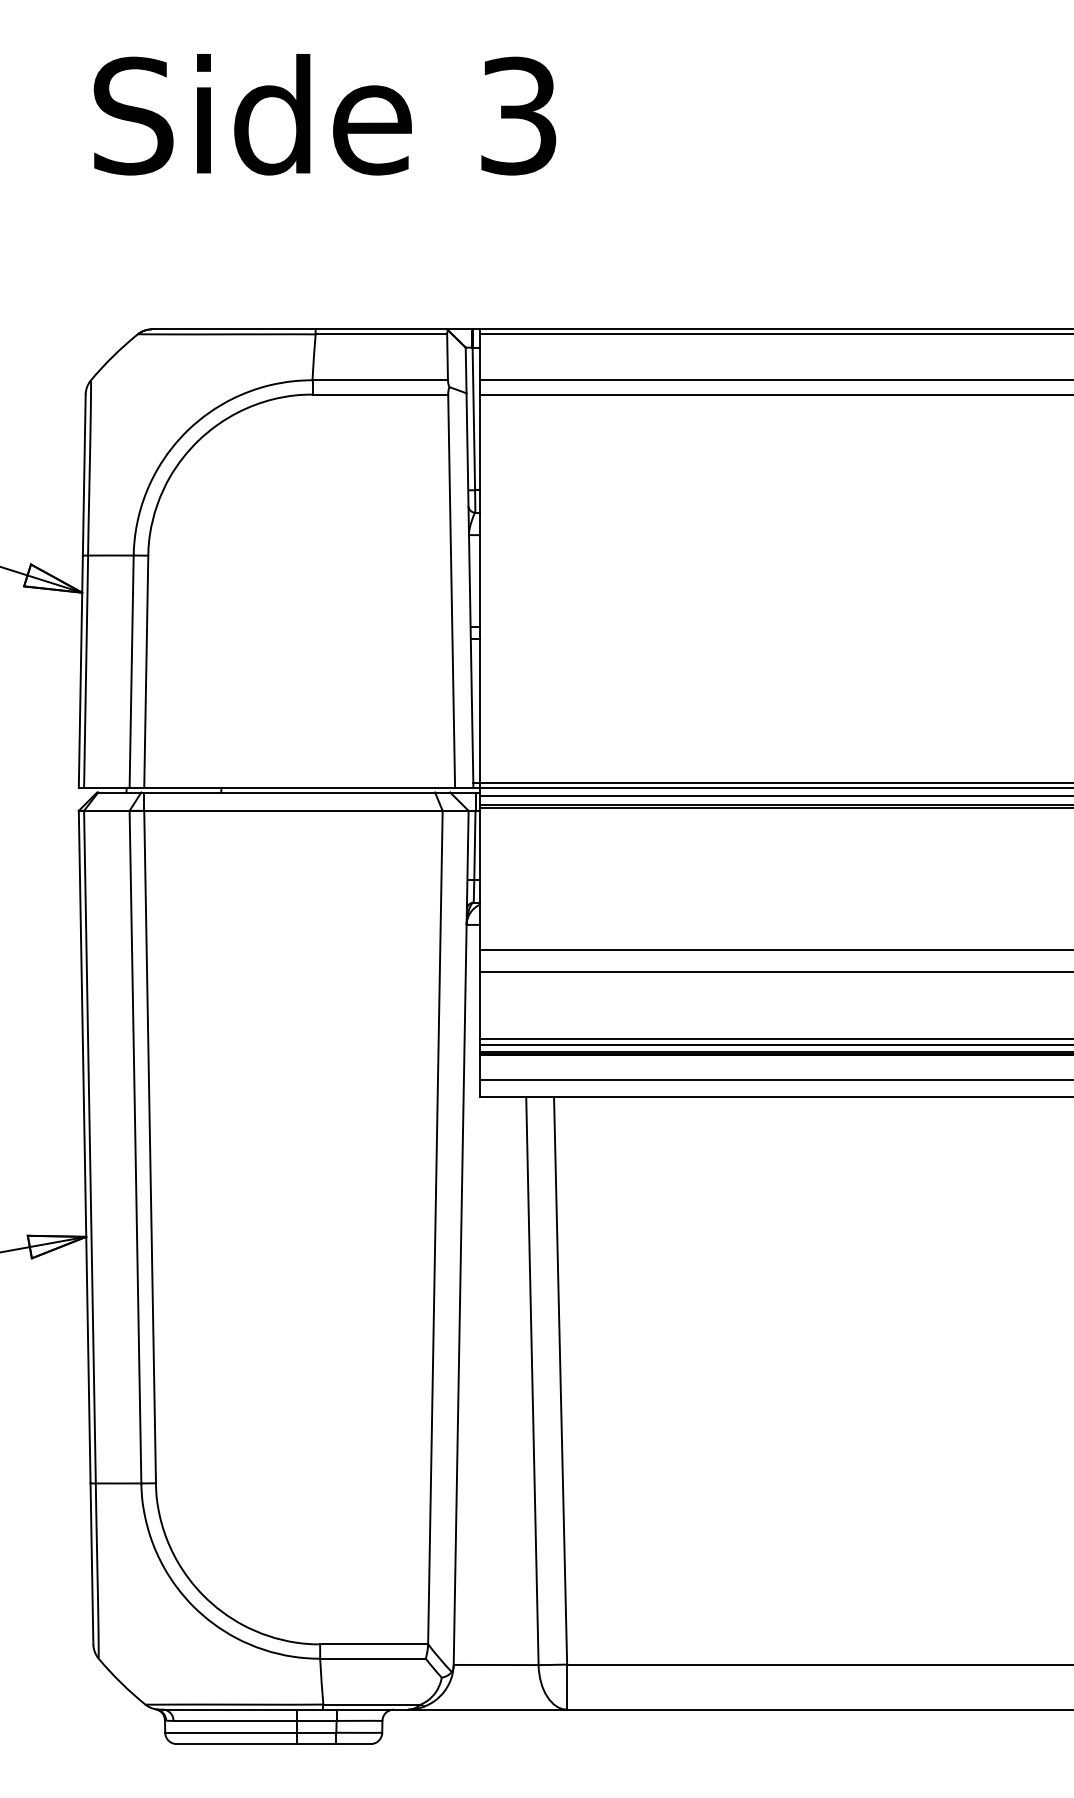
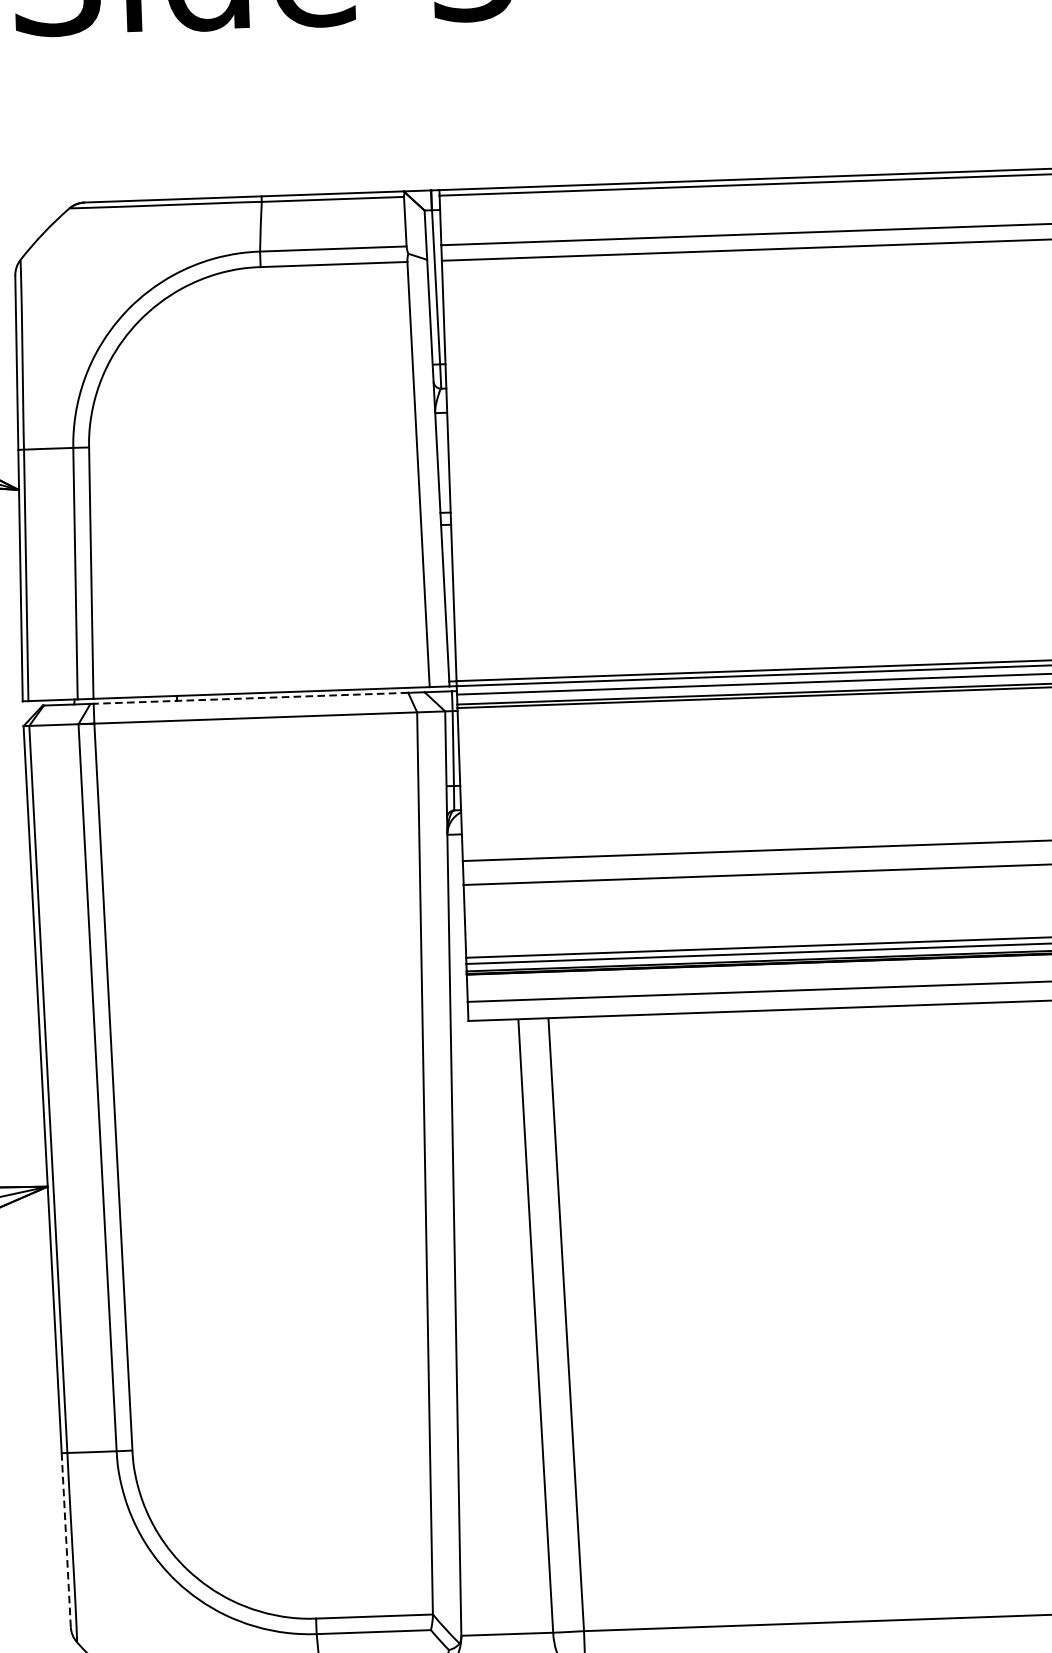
line: (289, 792) -> (250, 698), solid -> dashed
line: (91, 1563) -> (65, 1539), solid -> dashed

